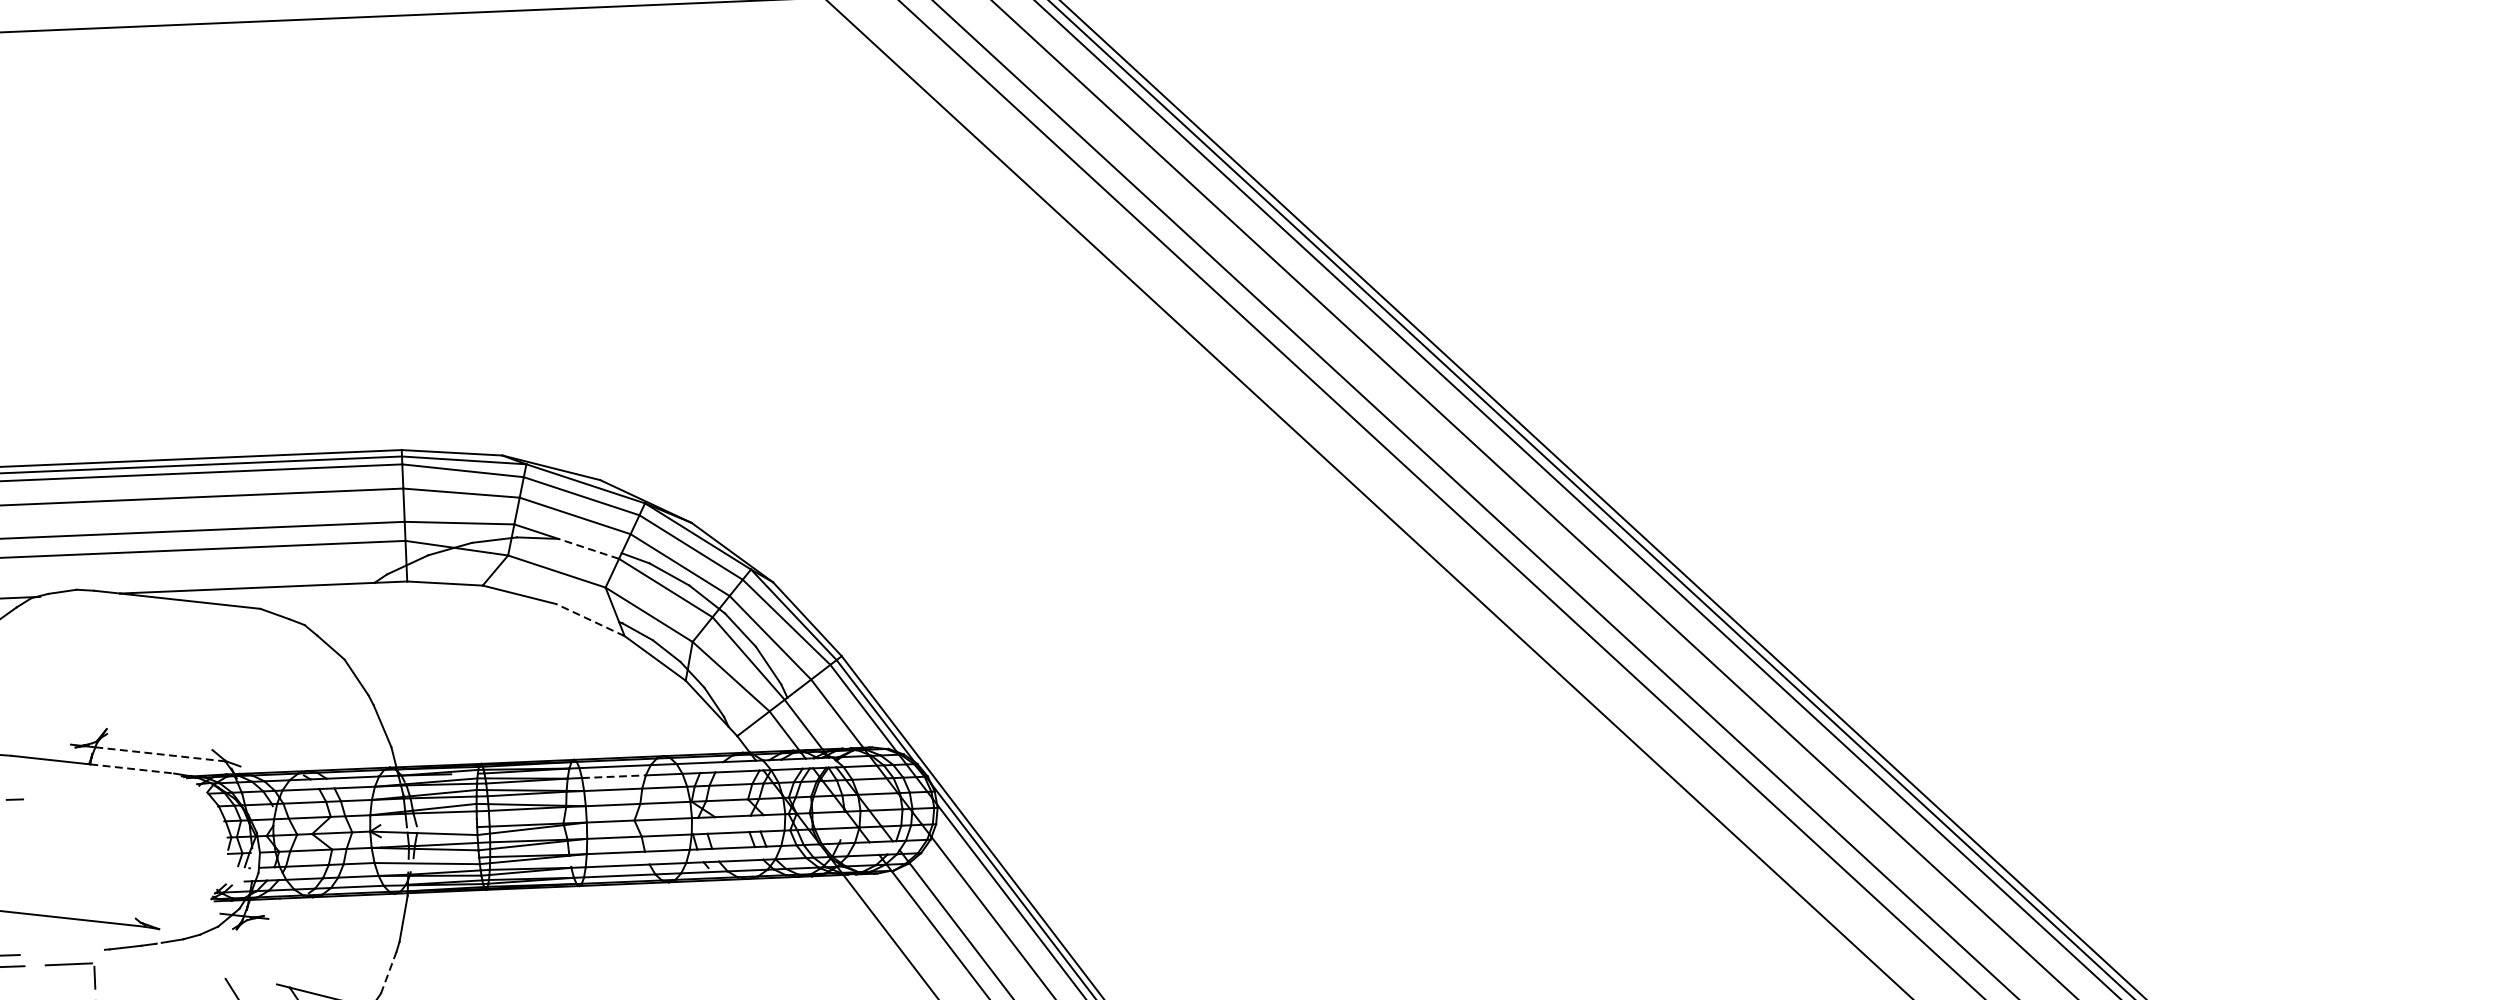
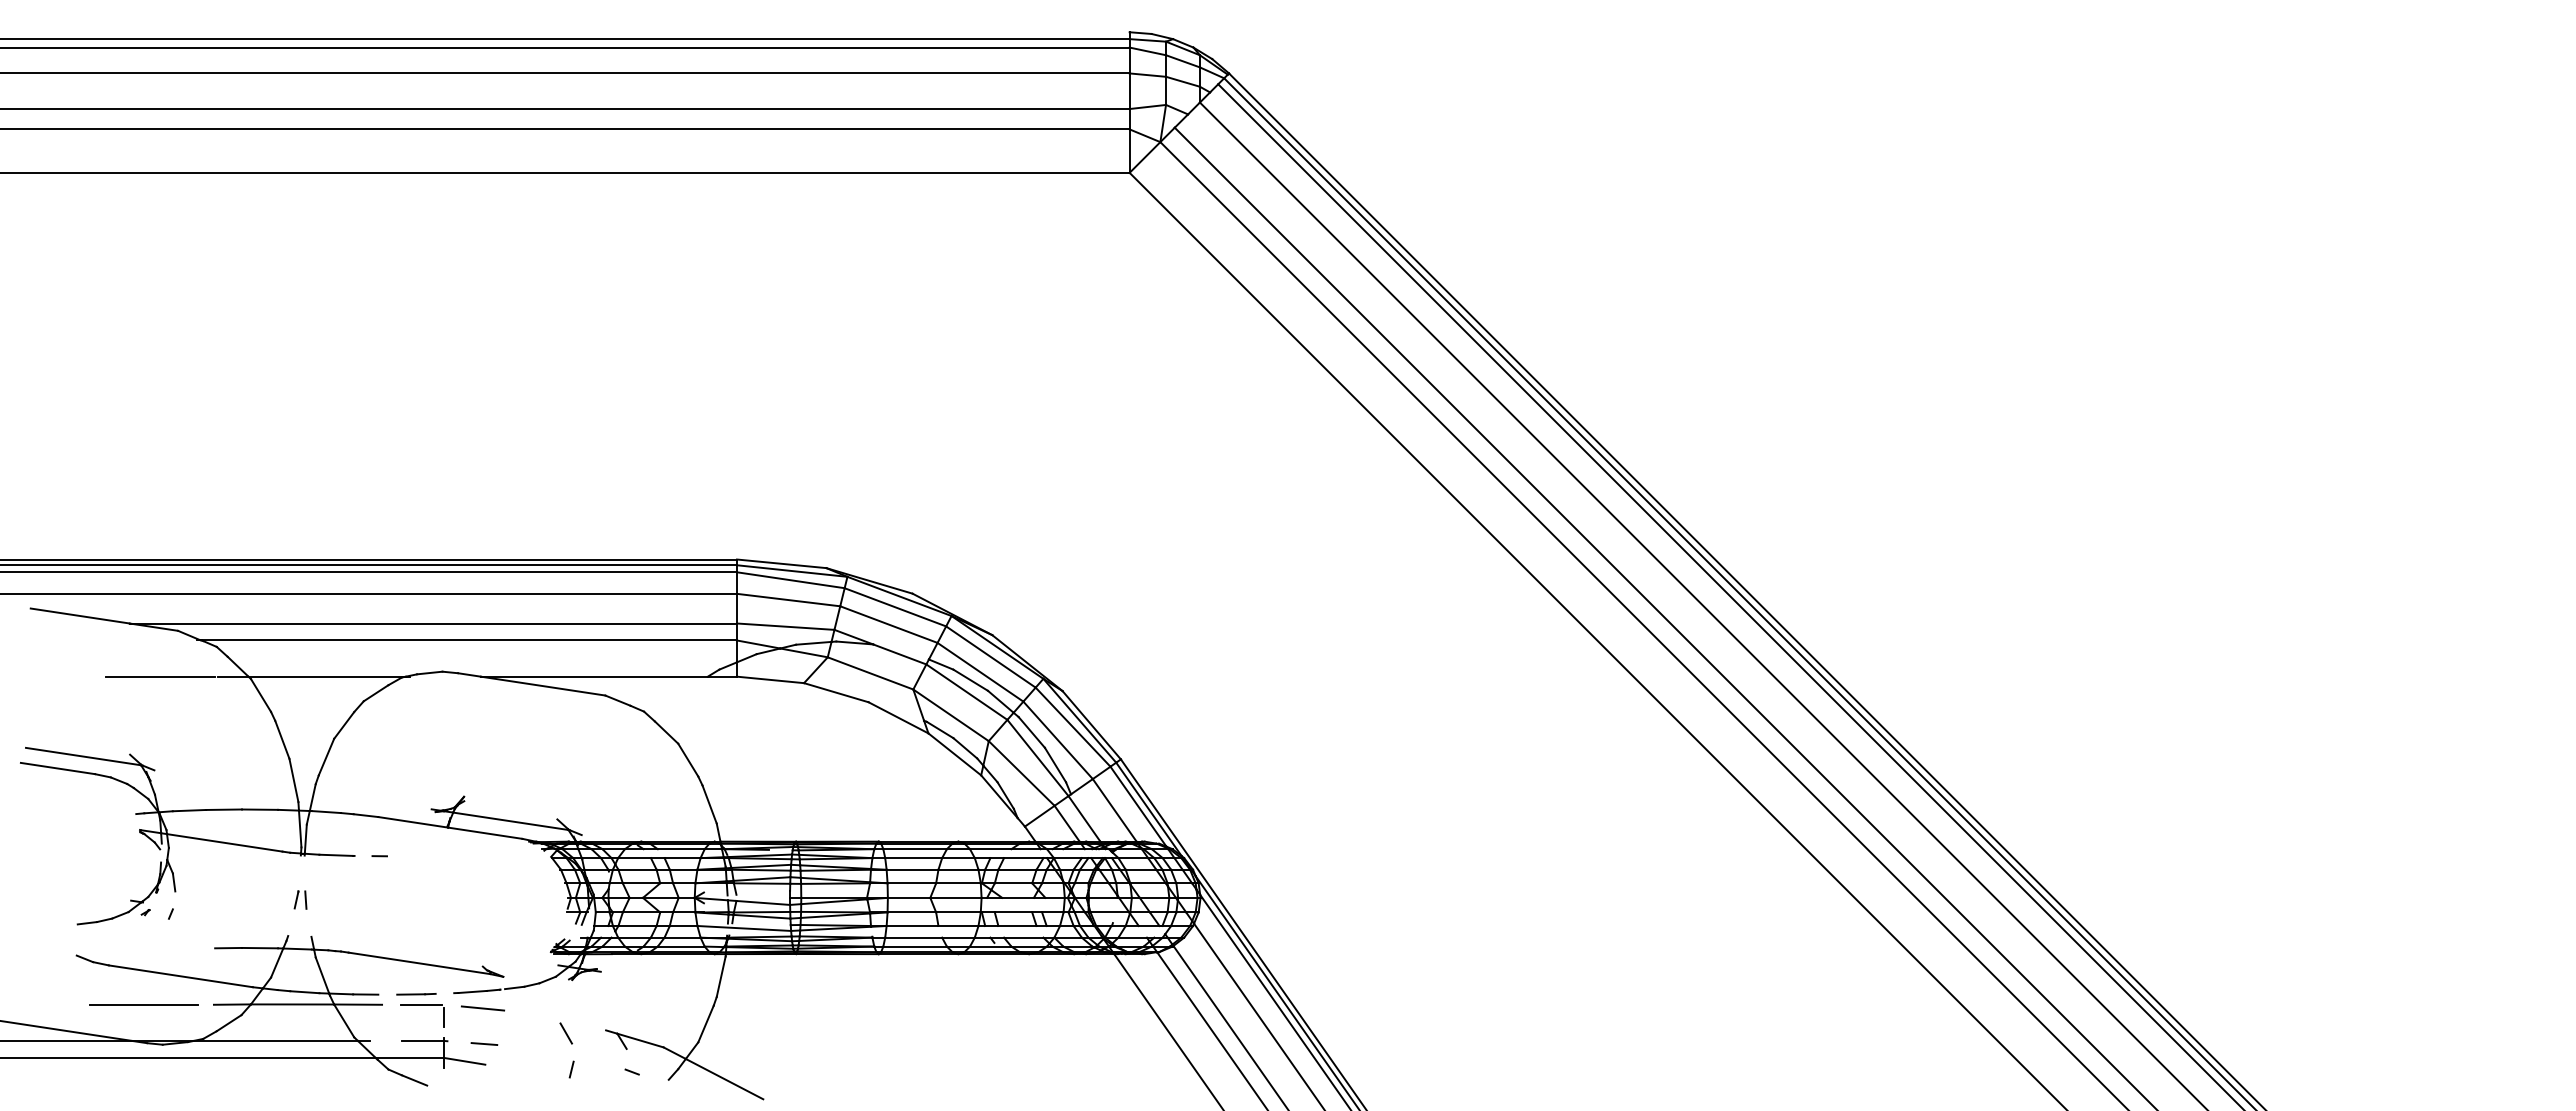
line: (588, 548) -> (899, 654), dashed -> solid
line: (590, 619) -> (898, 717), dashed -> solid
line: (161, 754) -> (511, 821), dashed -> solid
line: (132, 769) -> (485, 833), dashed -> solid
line: (614, 777) -> (914, 858), dashed -> solid
line: (62, 953) -> (416, 994), added
line: (138, 965) -> (483, 1008), added
line: (389, 973) -> (706, 1024), dashed -> solid

